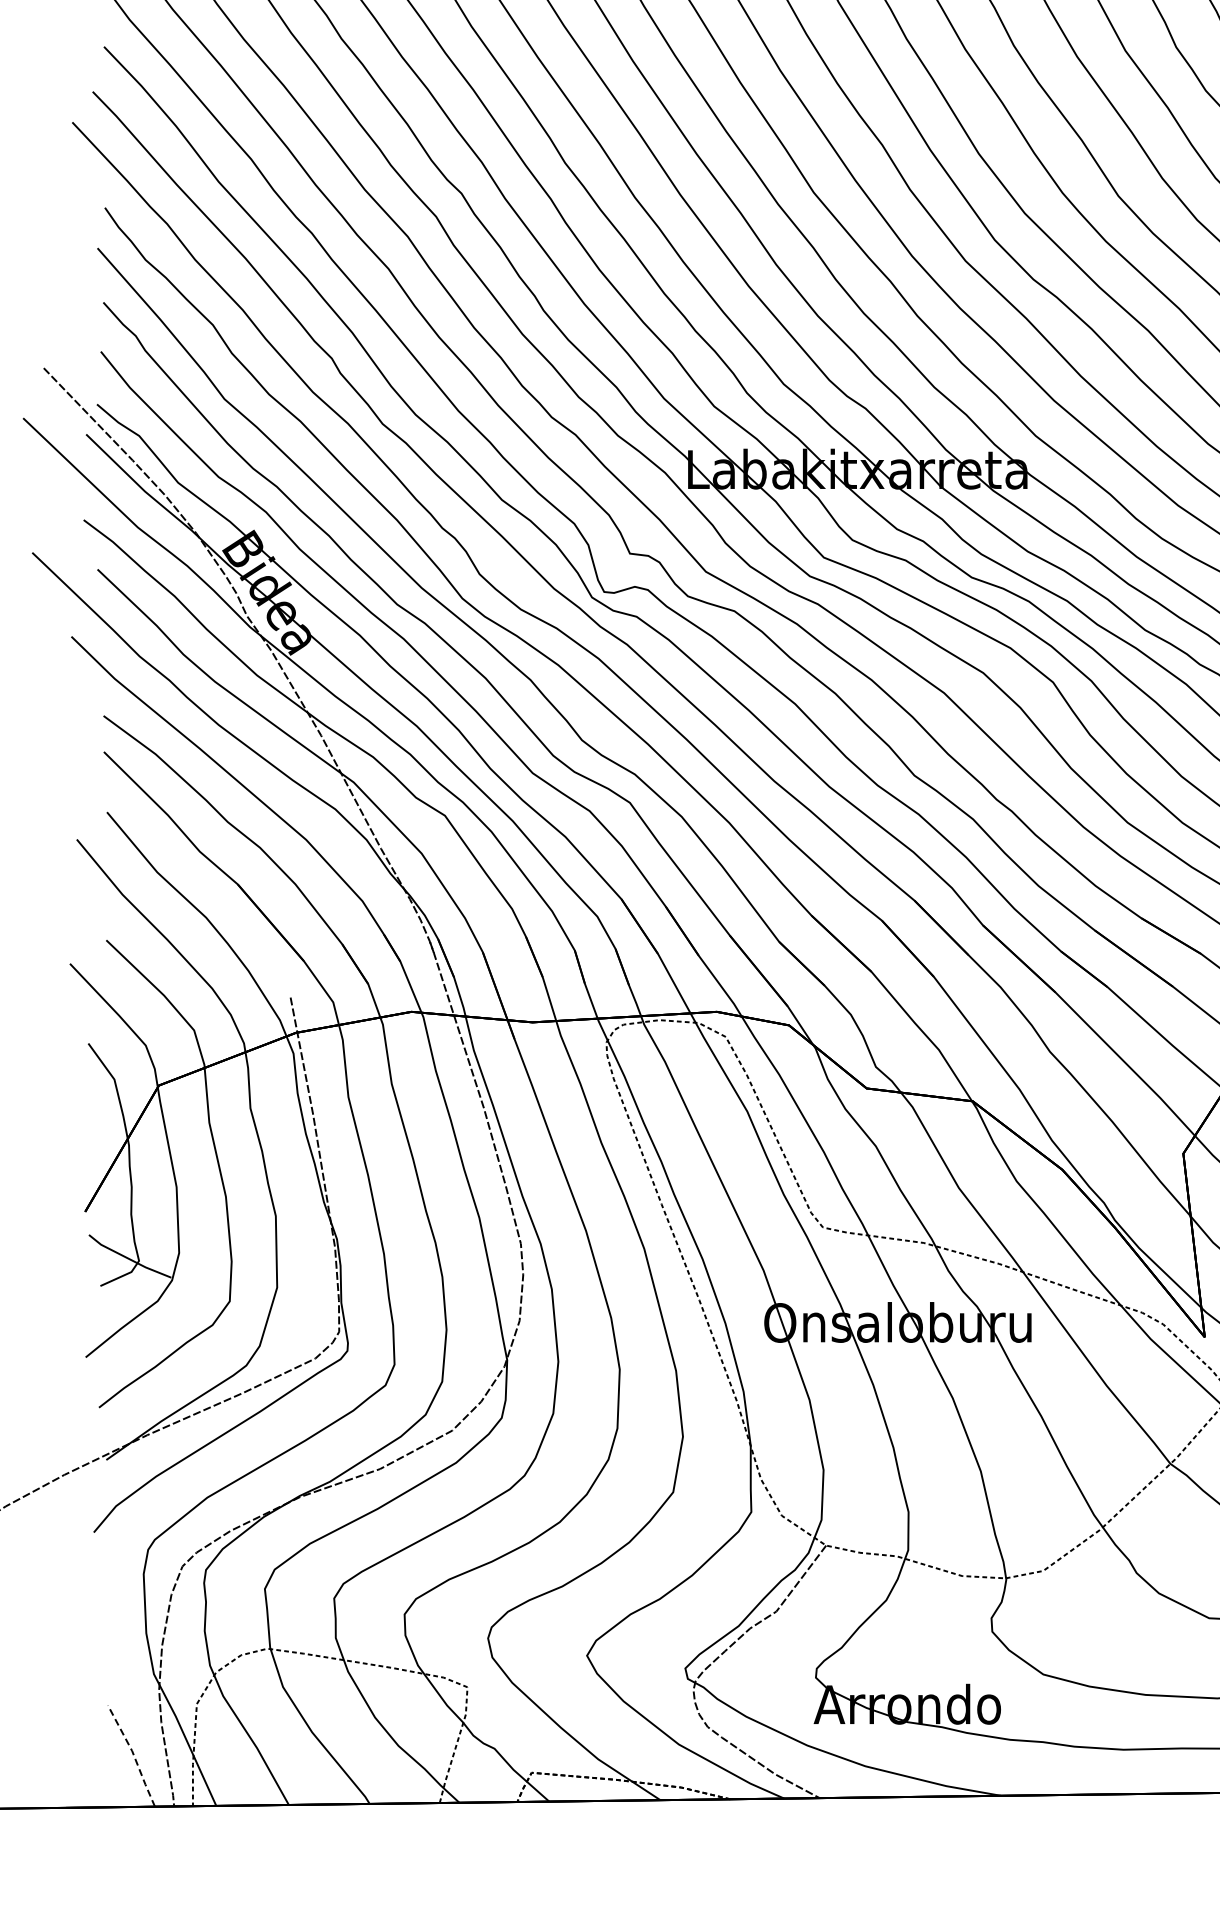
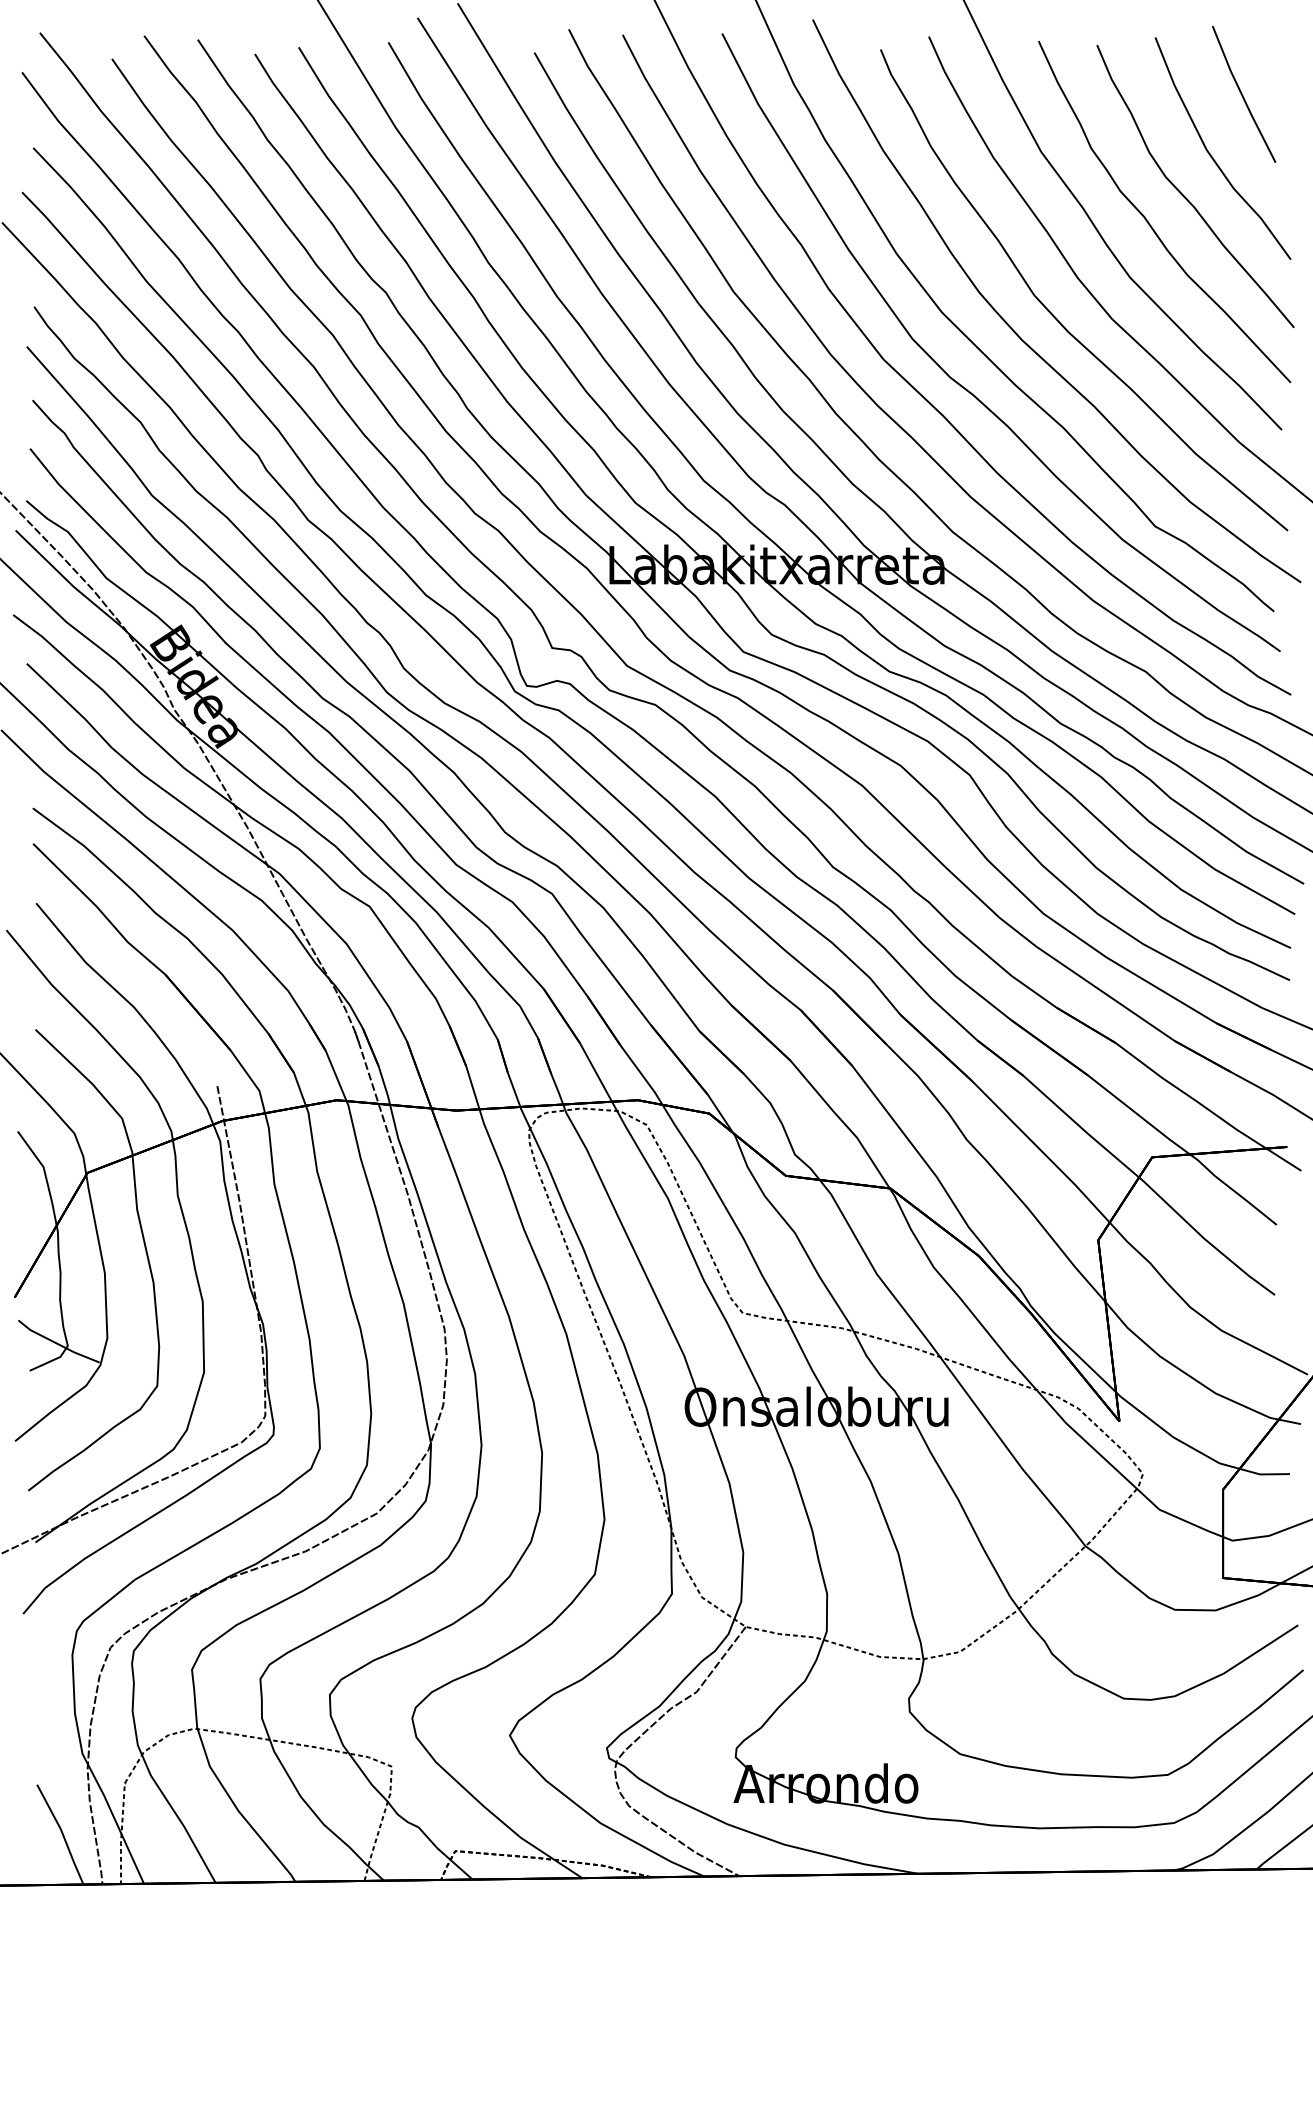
line: (133, 1754) -> (62, 1833), dashed -> solid

